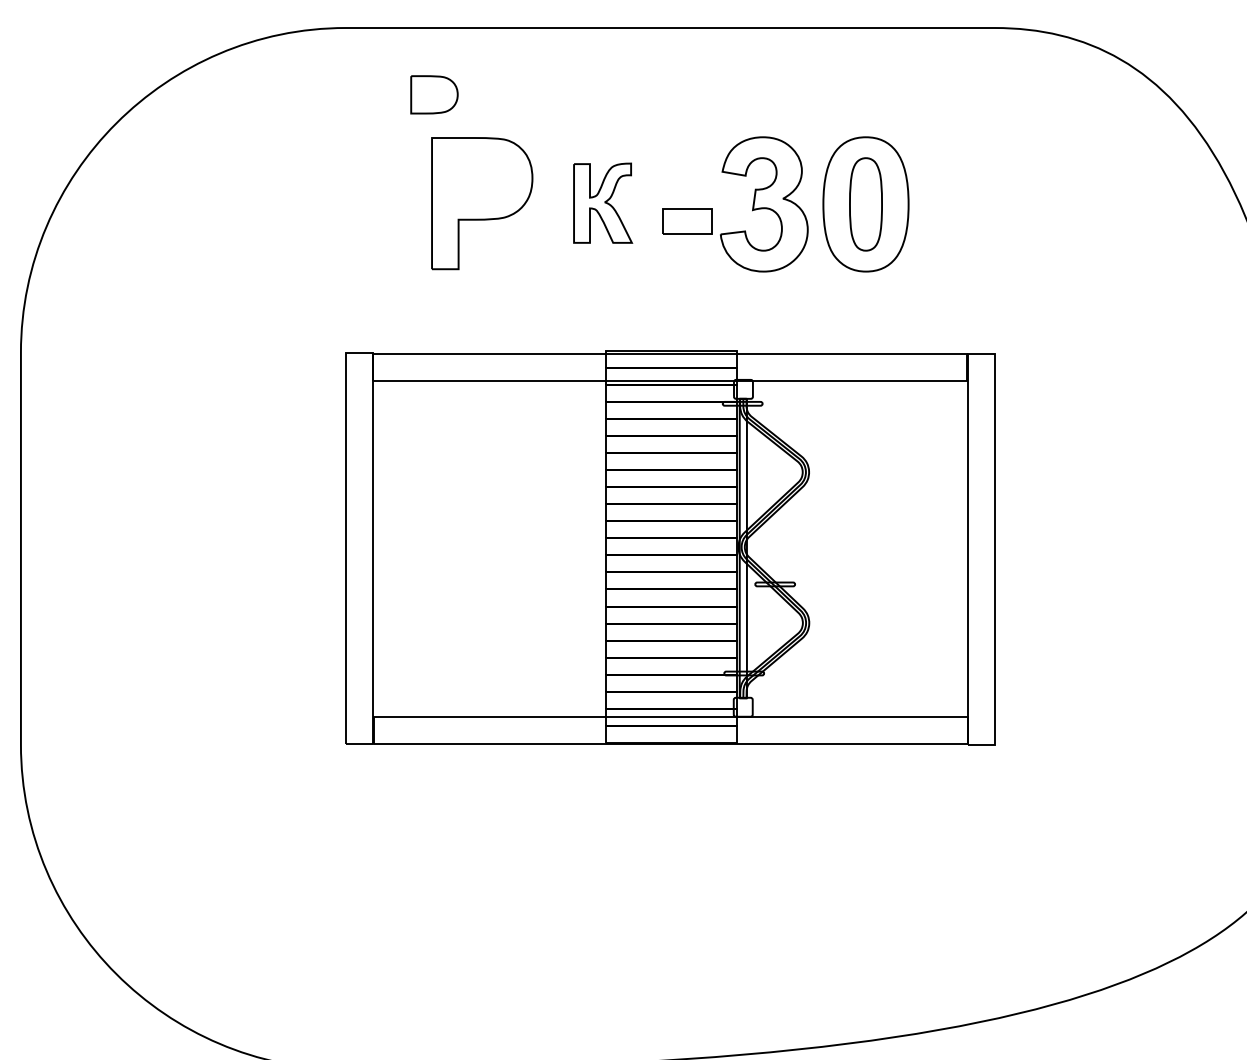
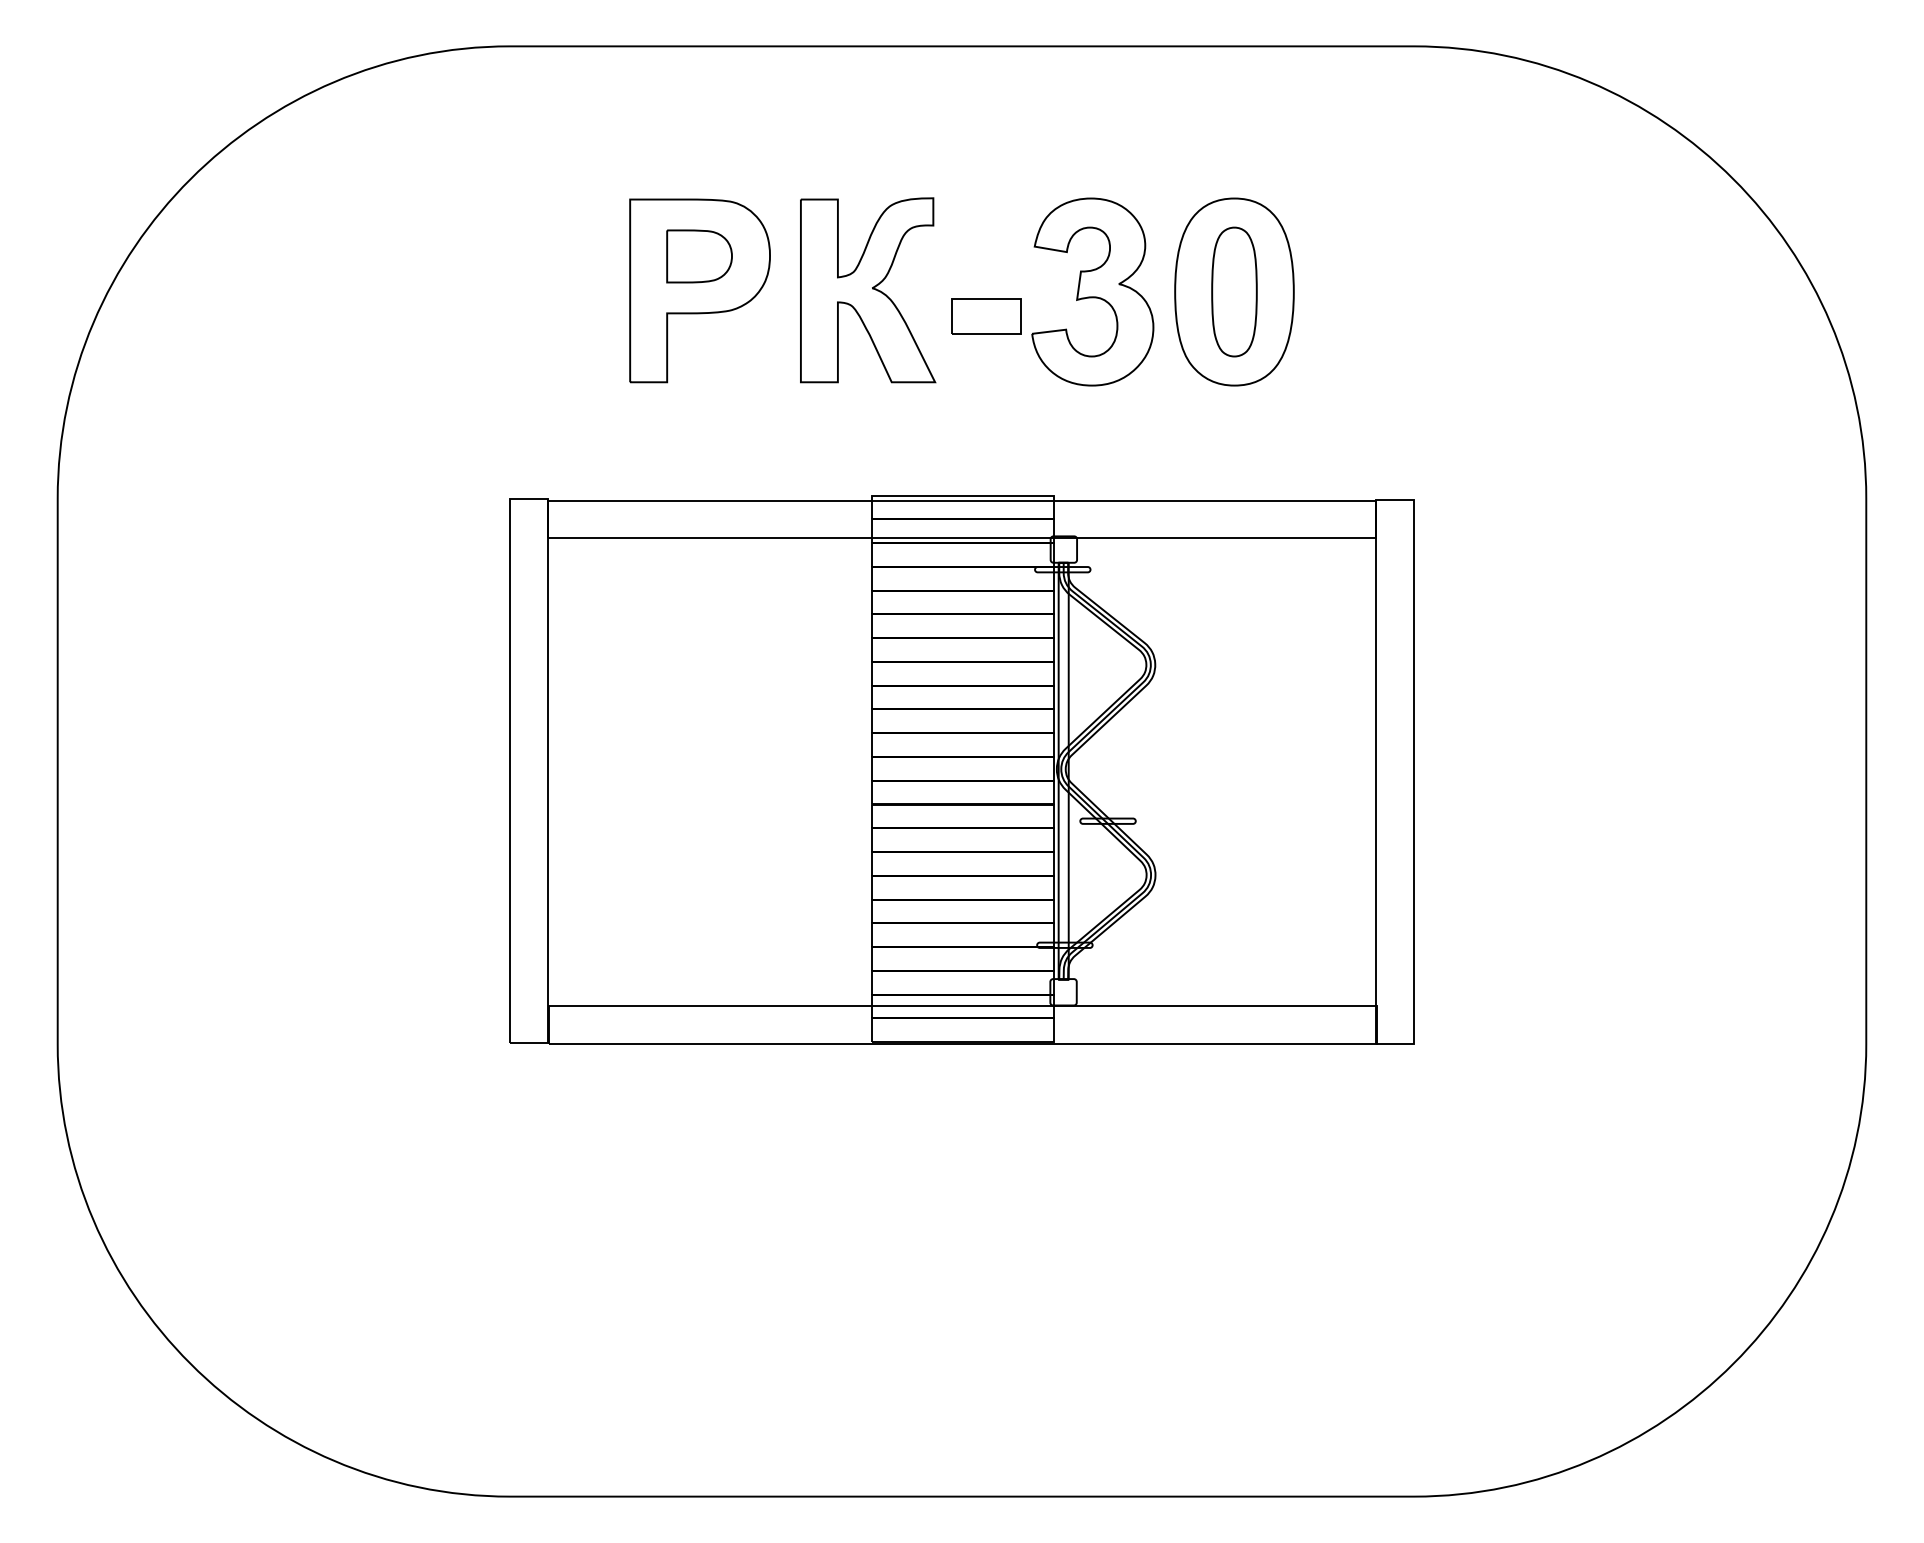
part: (434, 94) -> (699, 256), moved
part: (603, 203) -> (868, 290), size x1.67

